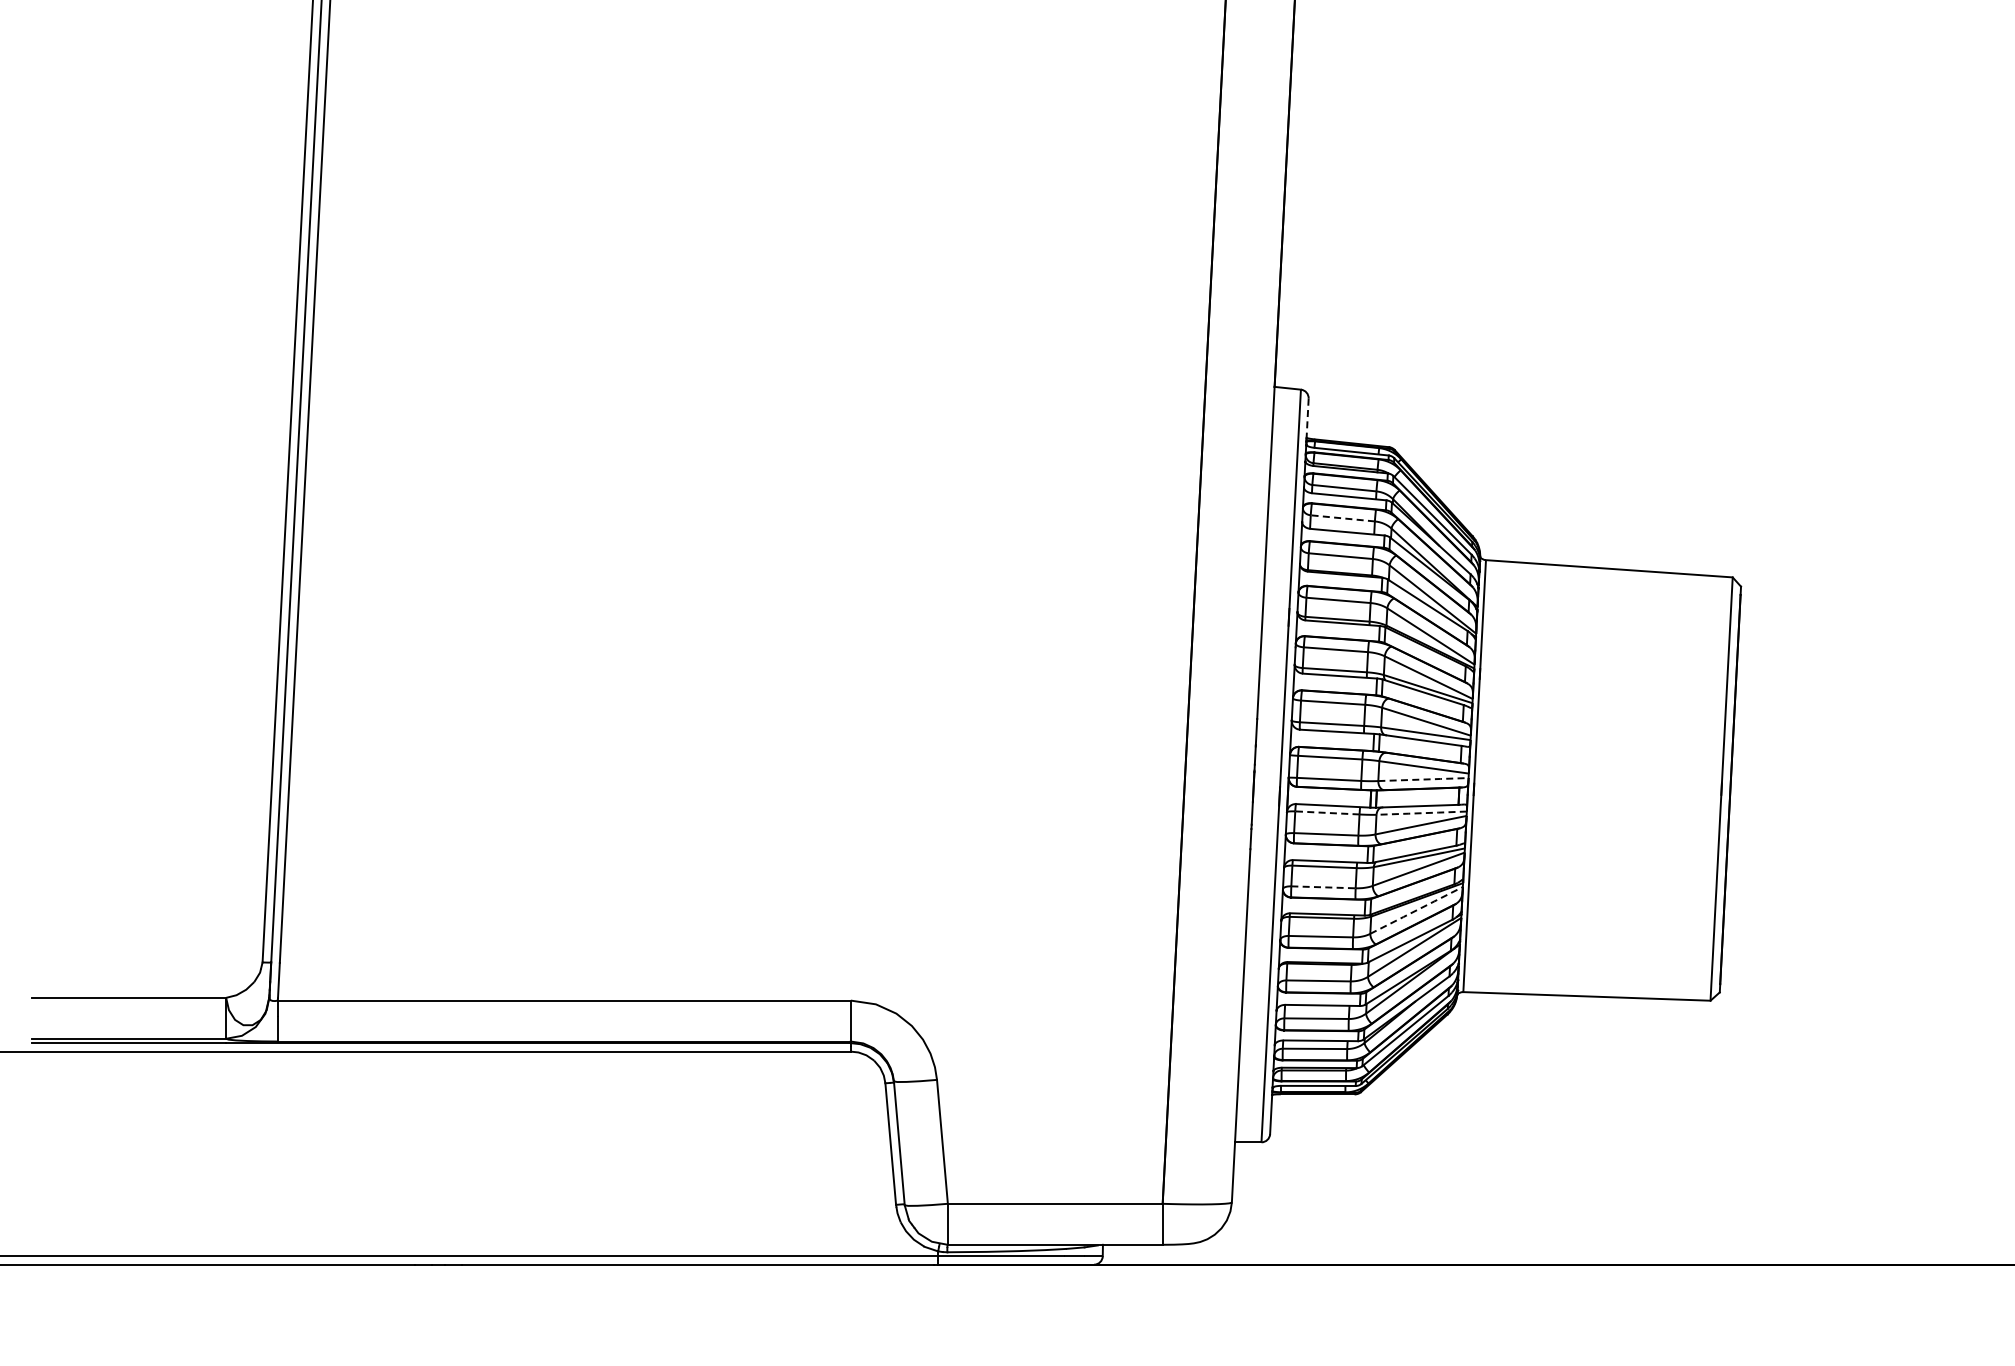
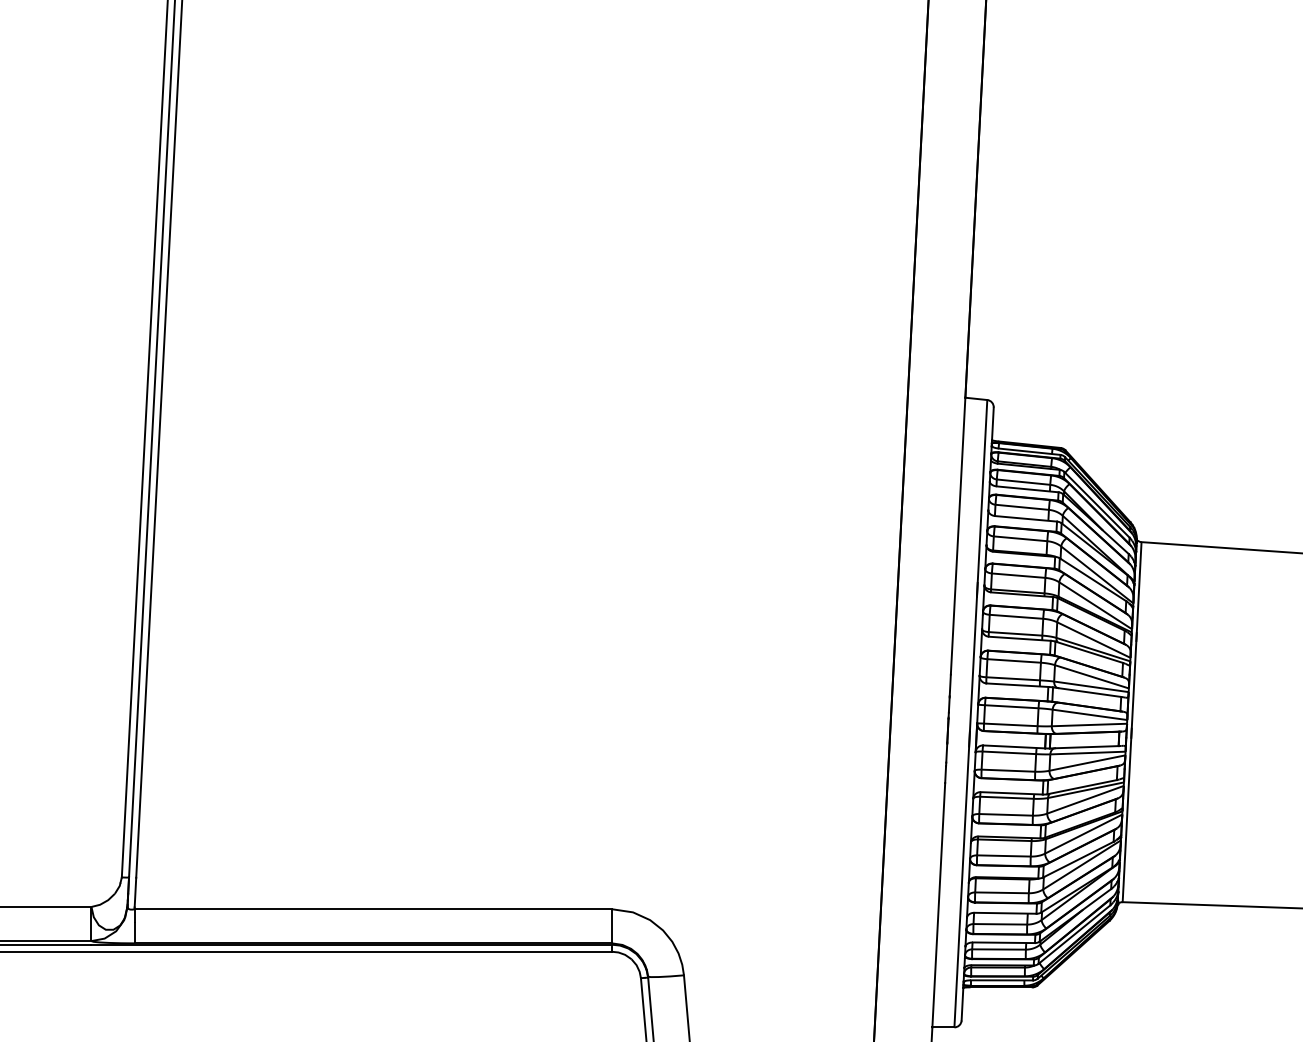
line: (1307, 418) -> (992, 424), dashed -> solid
line: (1342, 518) -> (1021, 507), dashed -> solid
line: (1423, 779) -> (1089, 724), dashed -> solid
line: (1327, 812) -> (1009, 752), dashed -> solid
line: (1421, 813) -> (1087, 753), dashed -> solid
line: (1323, 887) -> (1006, 814), dashed -> solid
line: (1416, 910) -> (1083, 834), dashed -> solid

